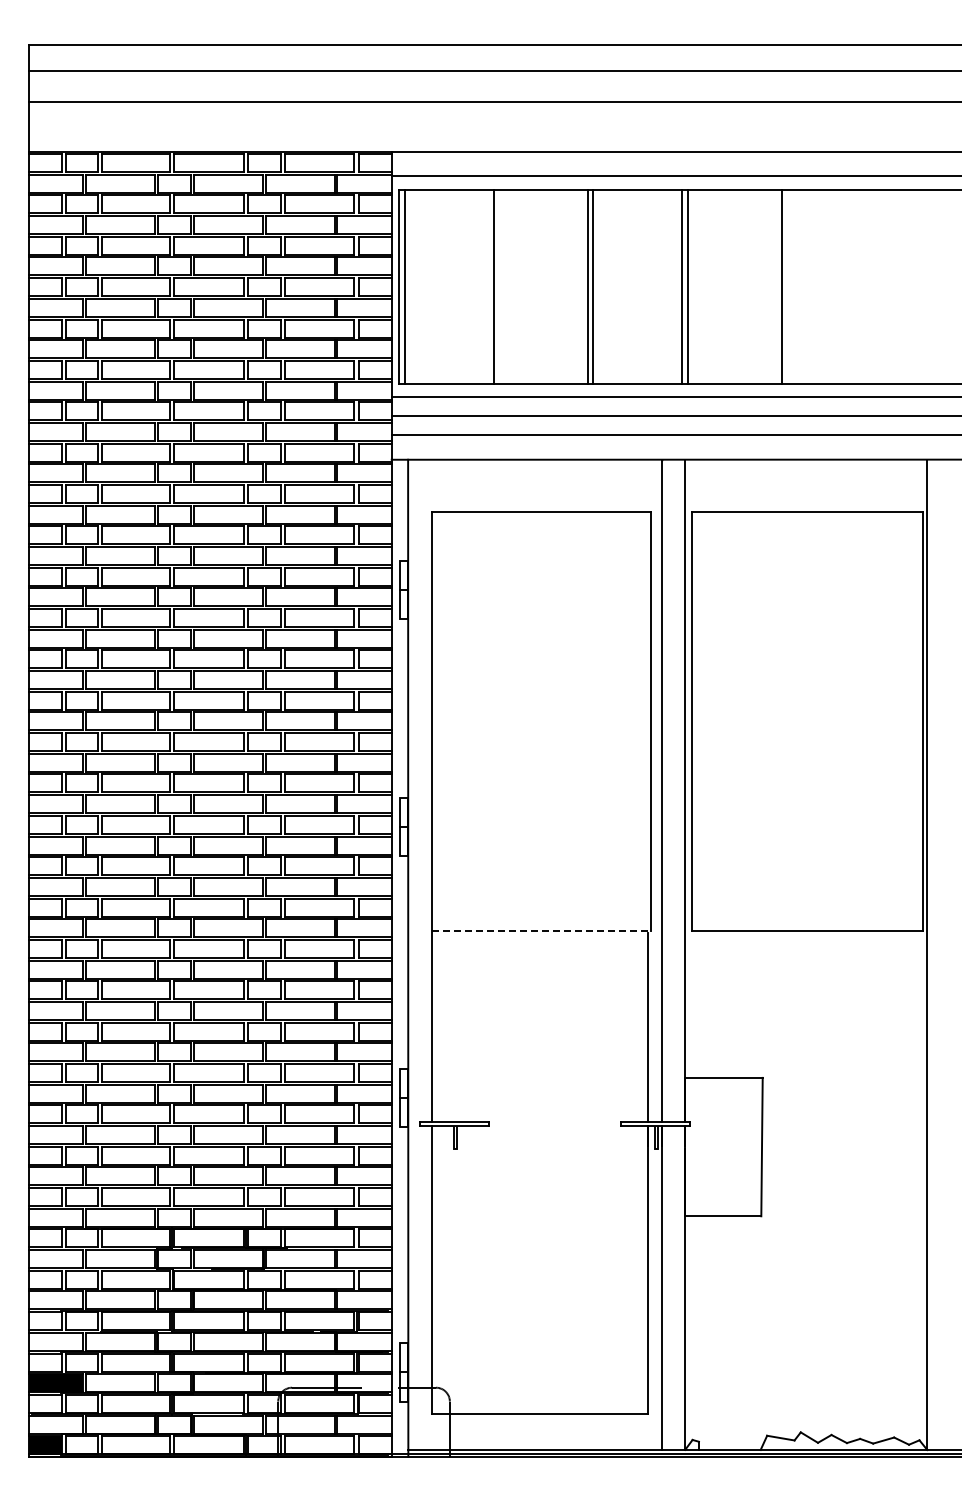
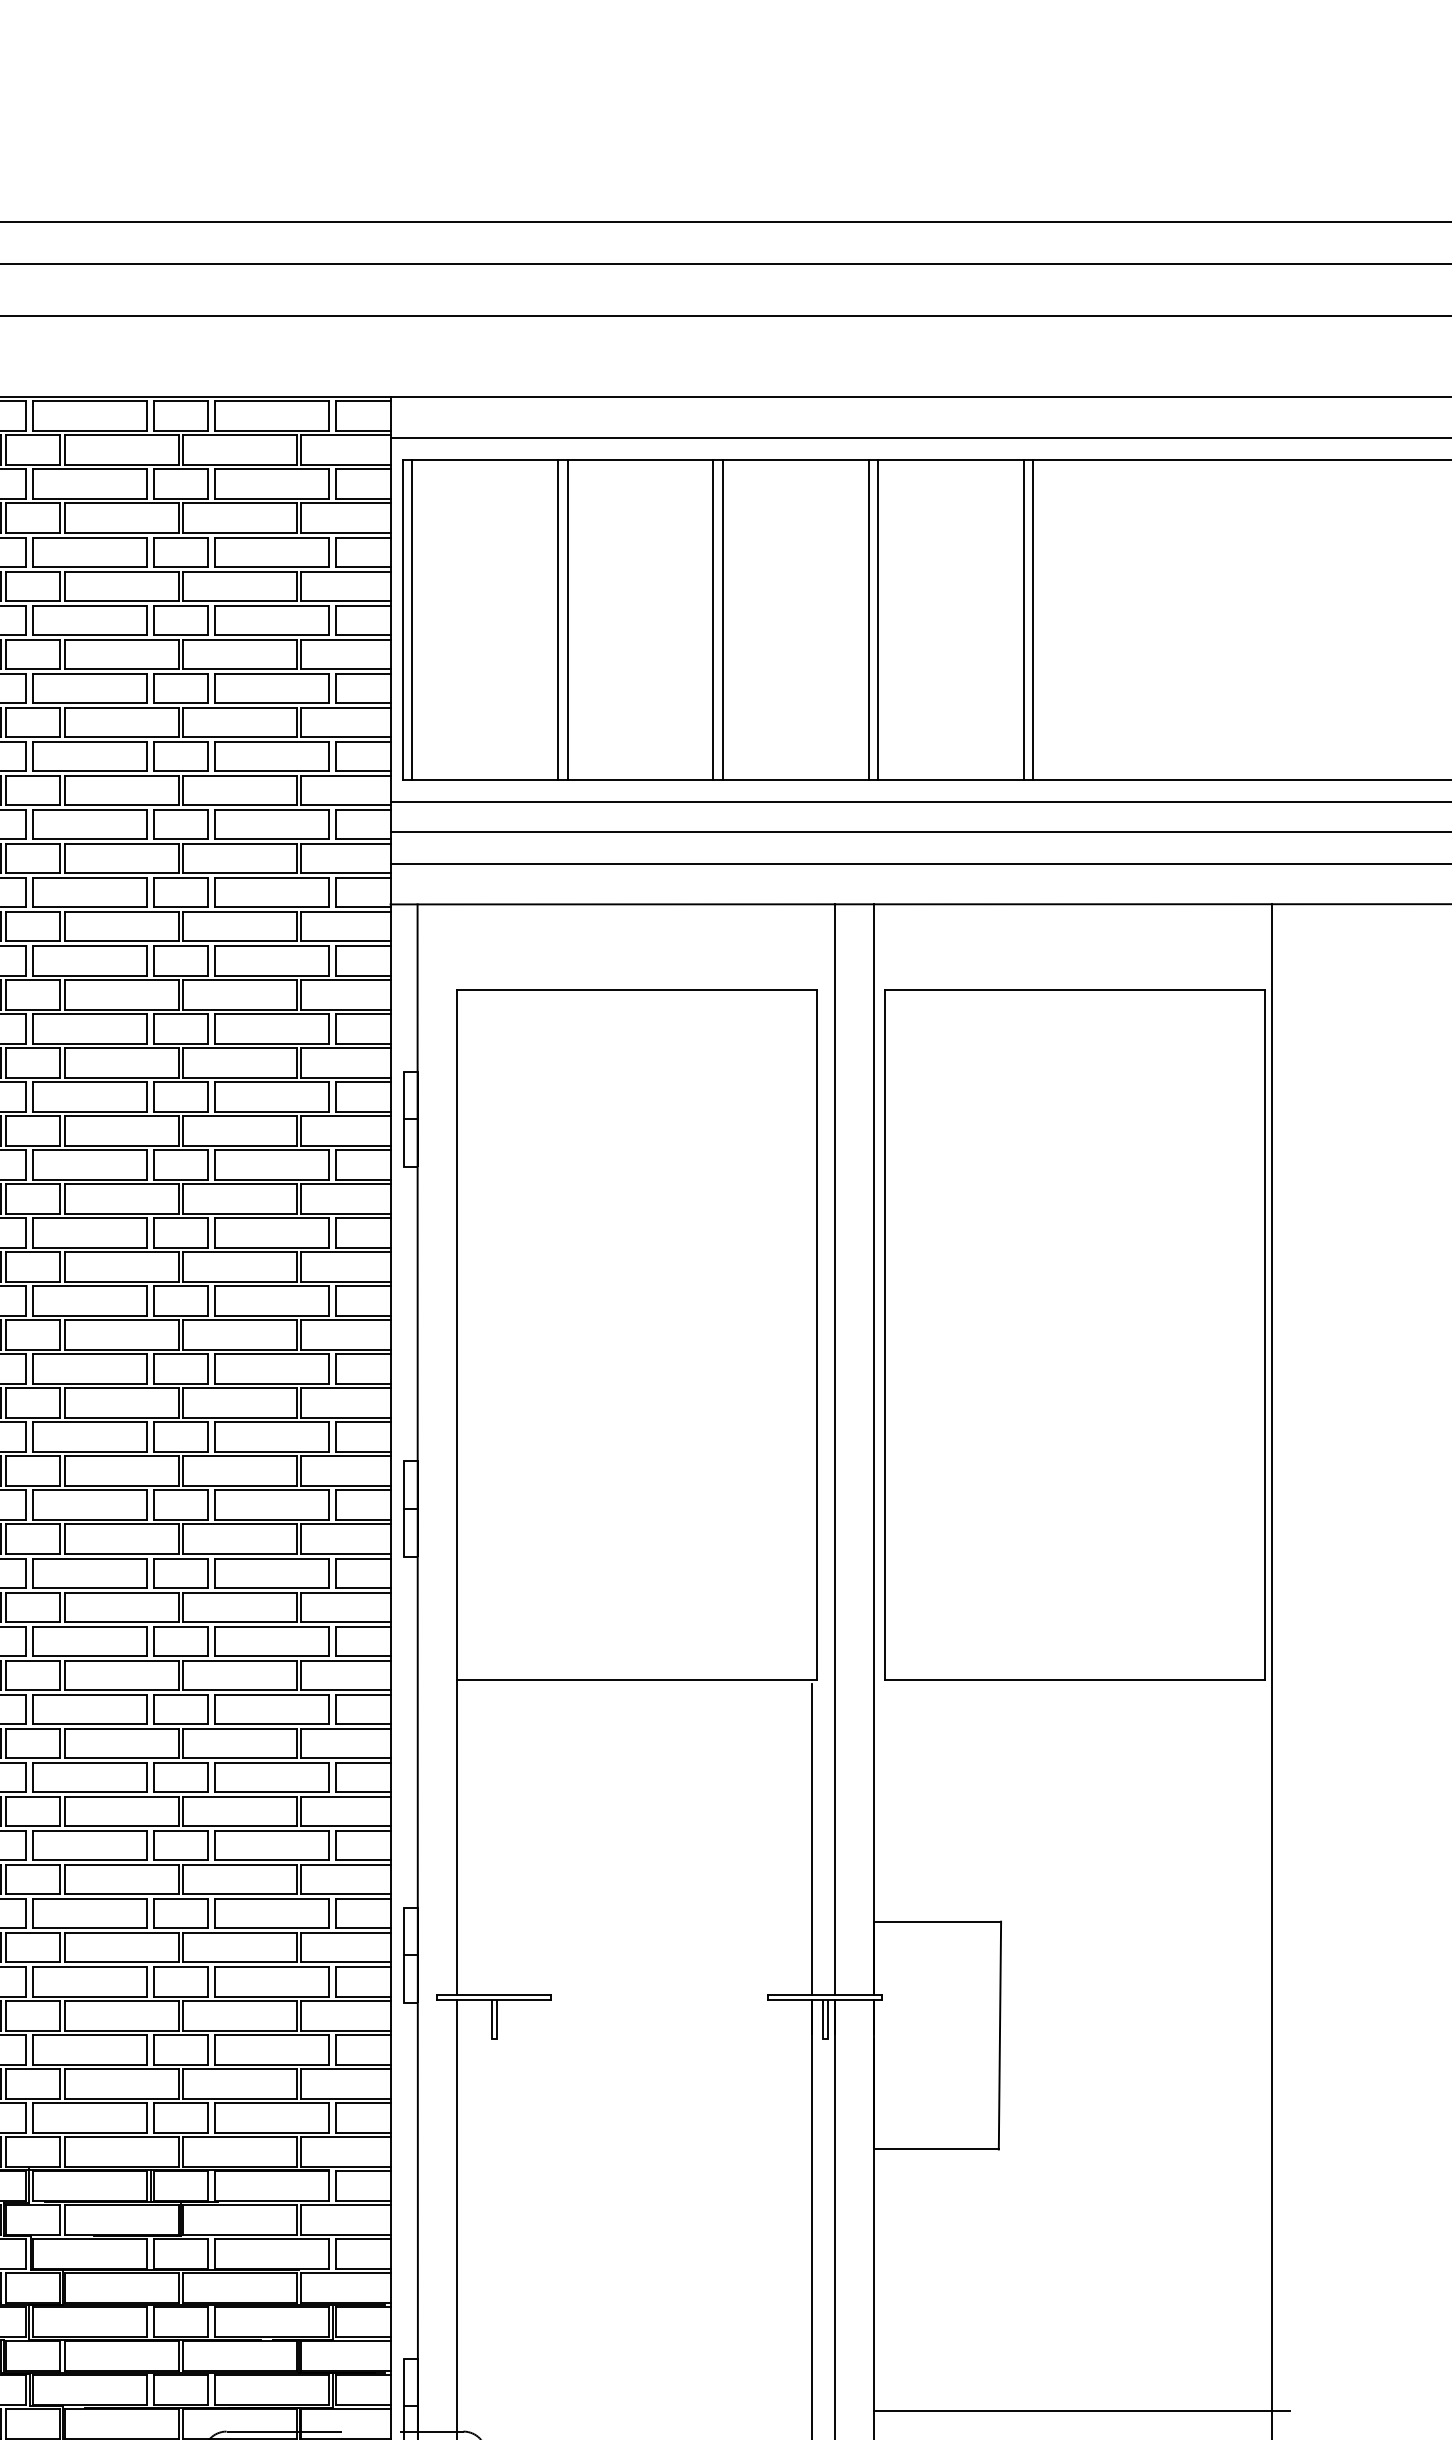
line: (499, 286) -> (567, 619), added
line: (776, 286) -> (1023, 619), added
line: (541, 930) -> (637, 1679), dashed -> solid
line: (811, 1375) -> (1081, 2411), added

